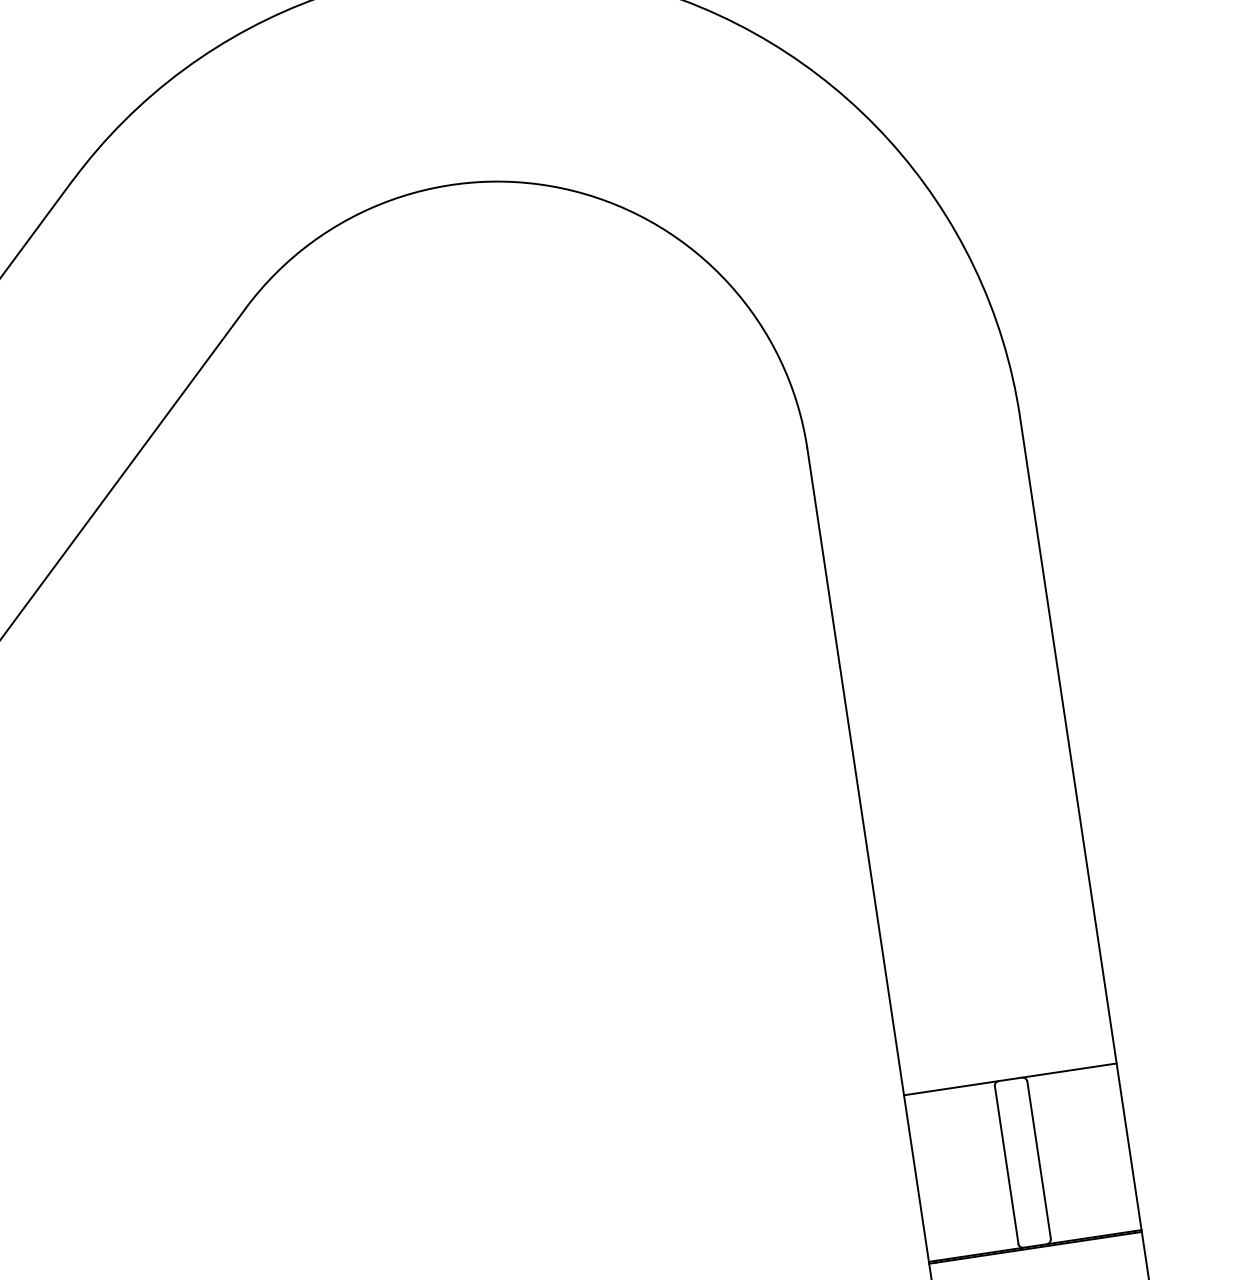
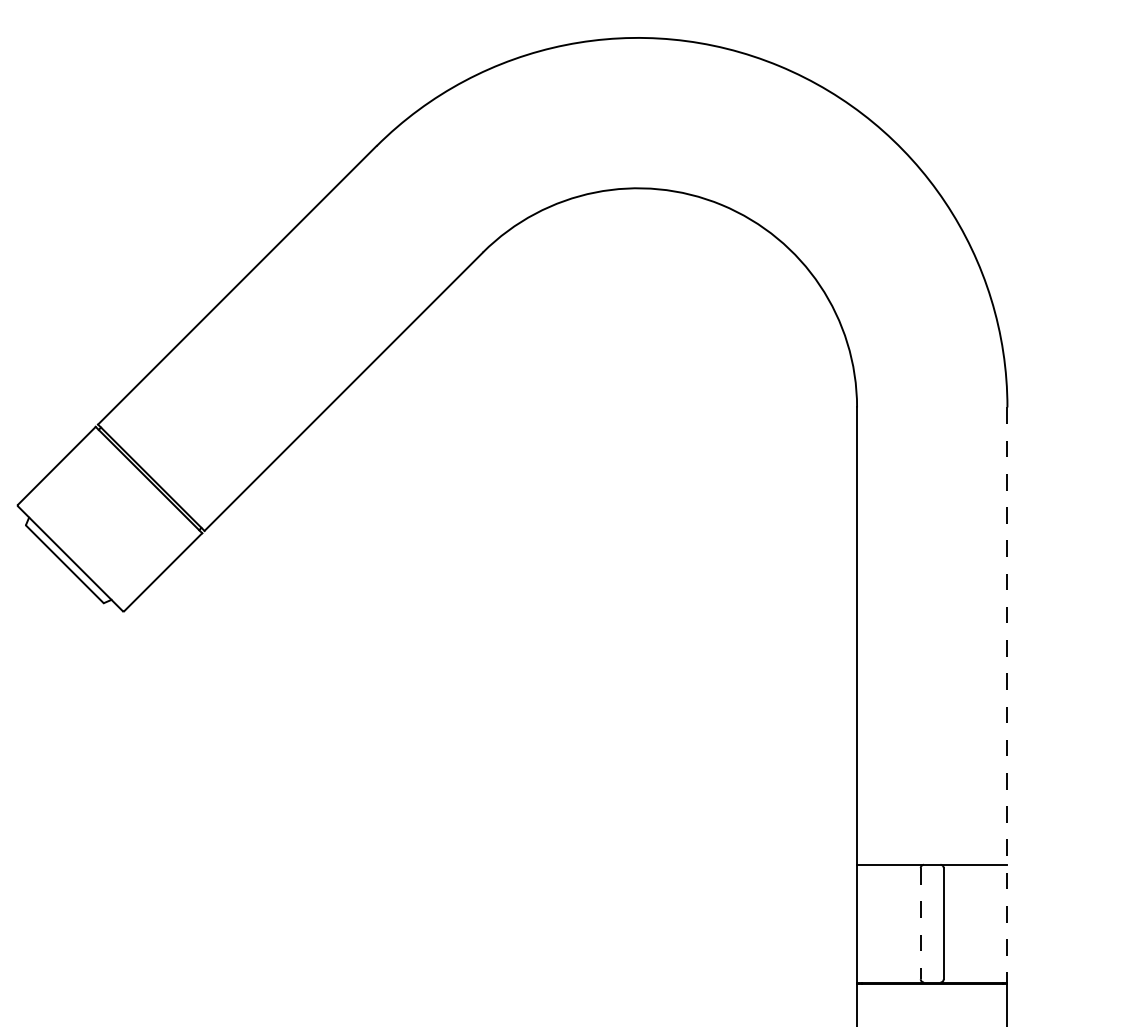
line: (1080, 824) -> (1007, 695), solid -> dashed
line: (1006, 1164) -> (920, 923), solid -> dashed

